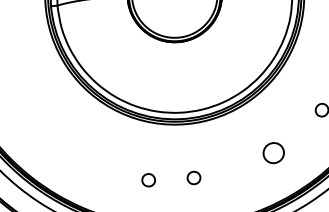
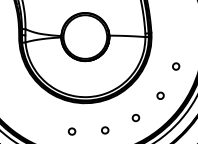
part: (272, 154) -> (135, 118), size x0.62
part: (194, 178) -> (105, 130), moved

